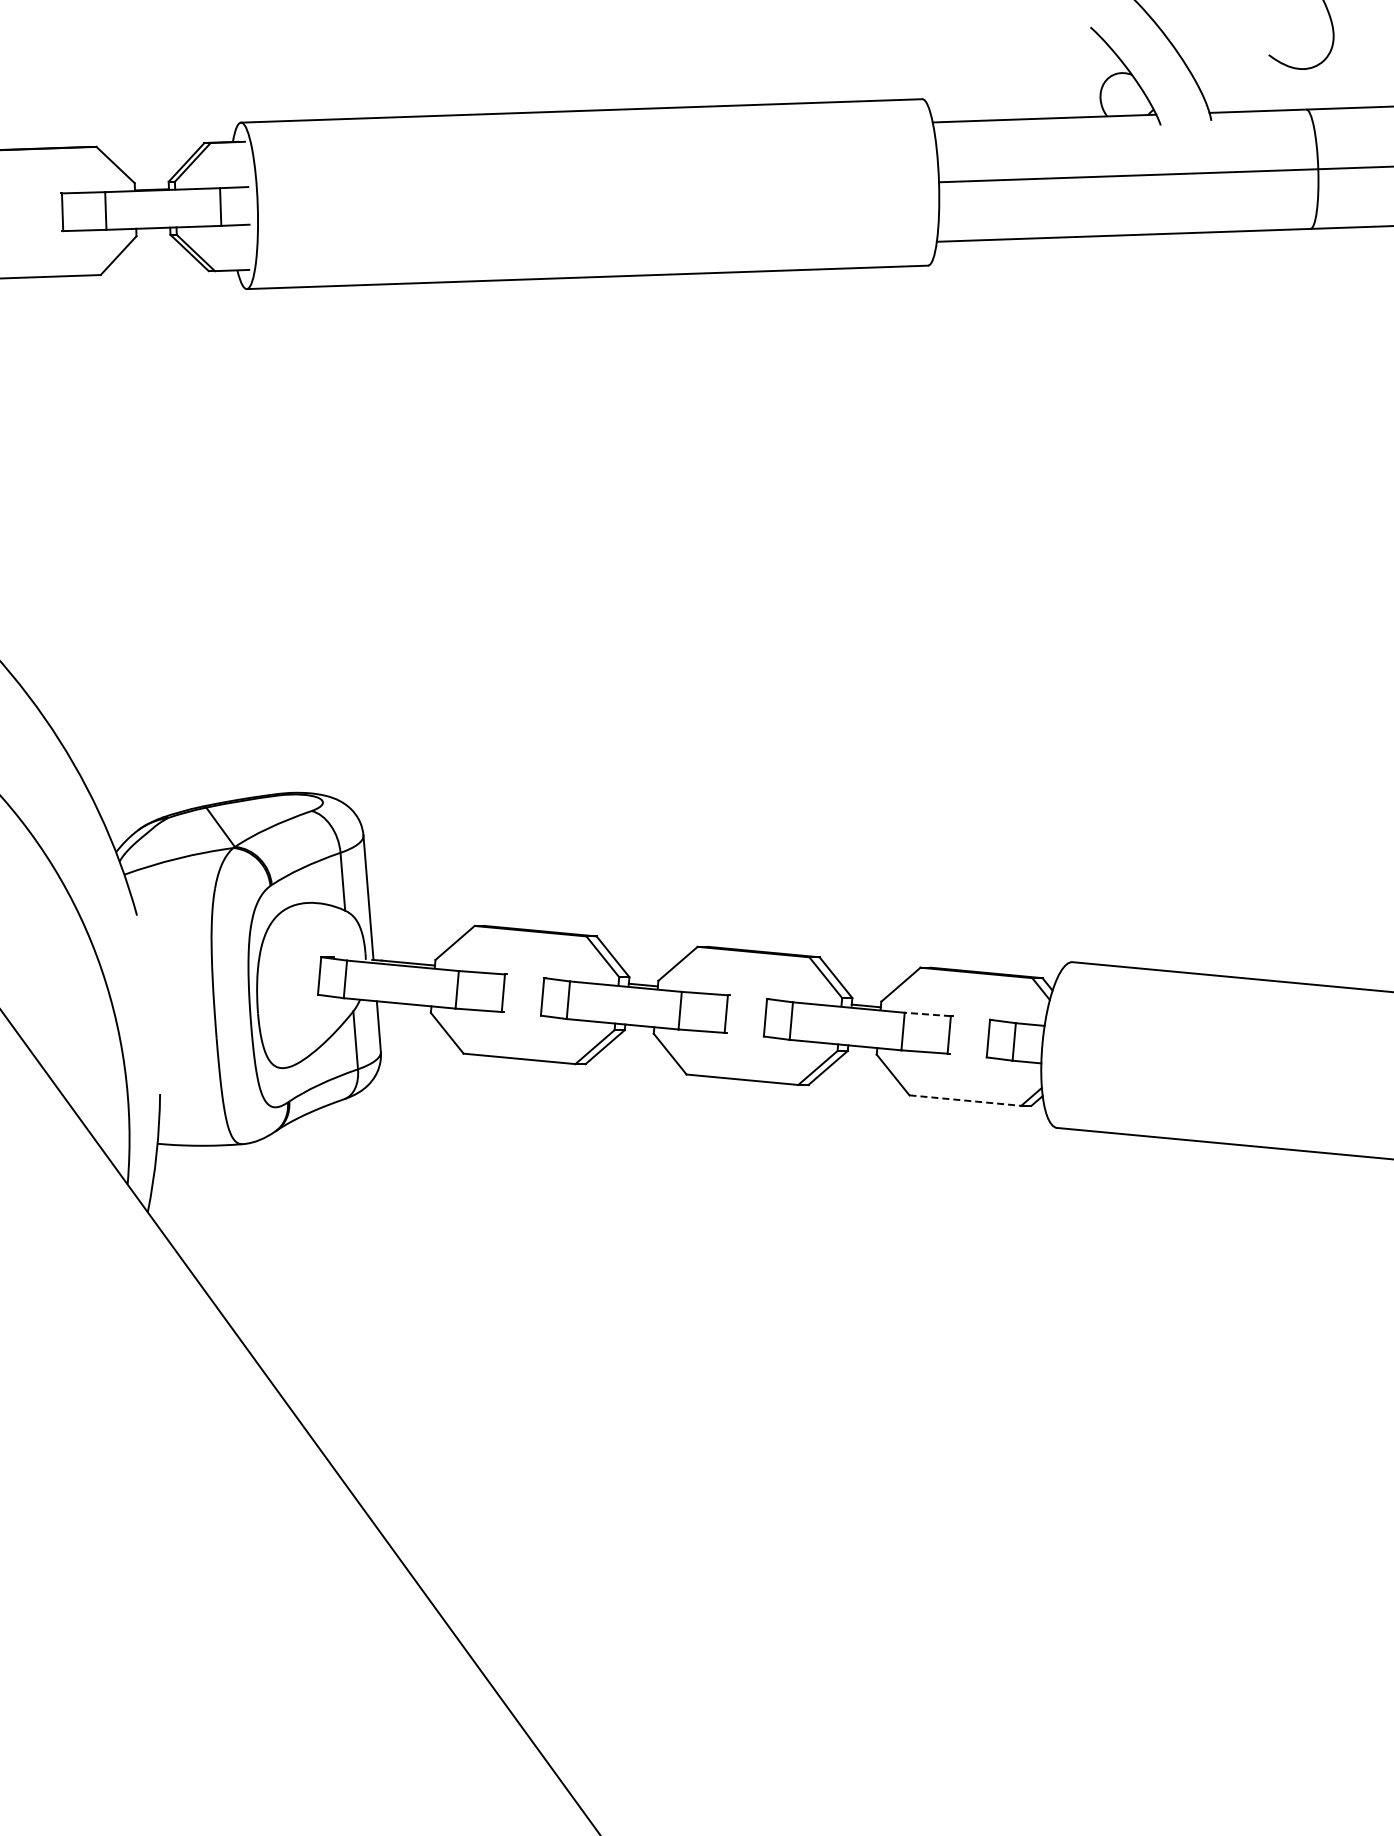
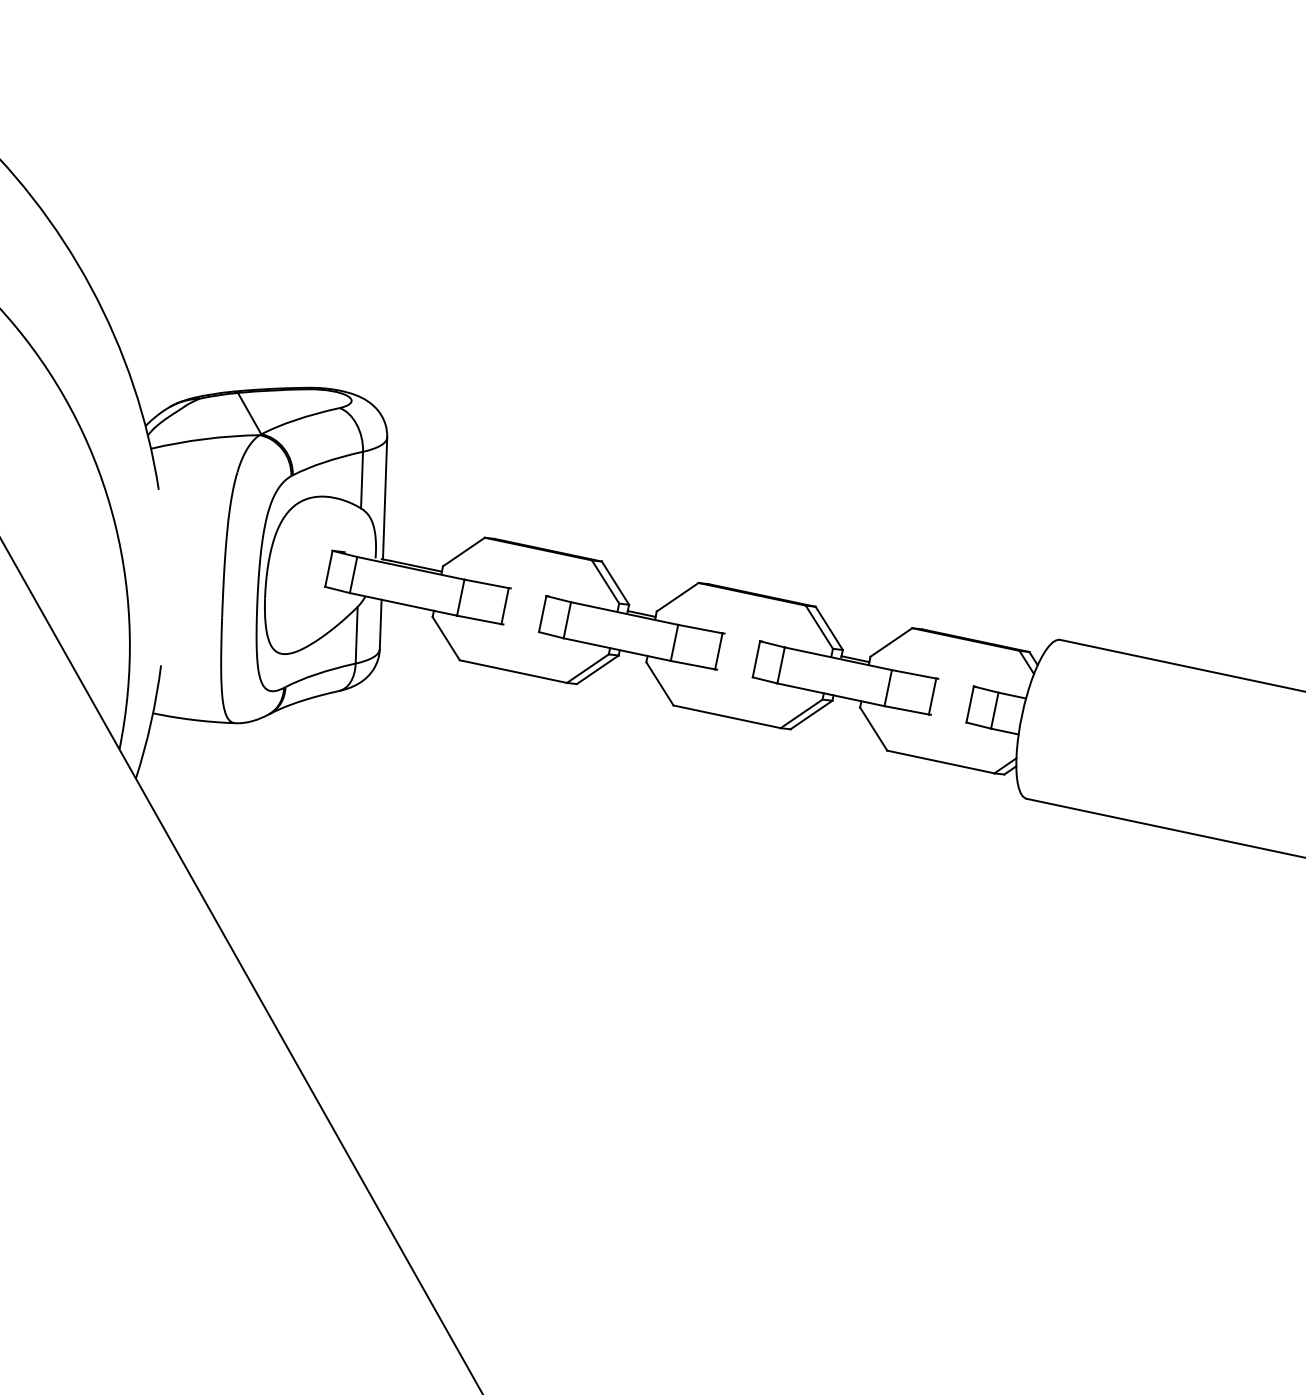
line: (927, 1014) -> (913, 674), dashed -> solid
line: (965, 1100) -> (940, 761), dashed -> solid

